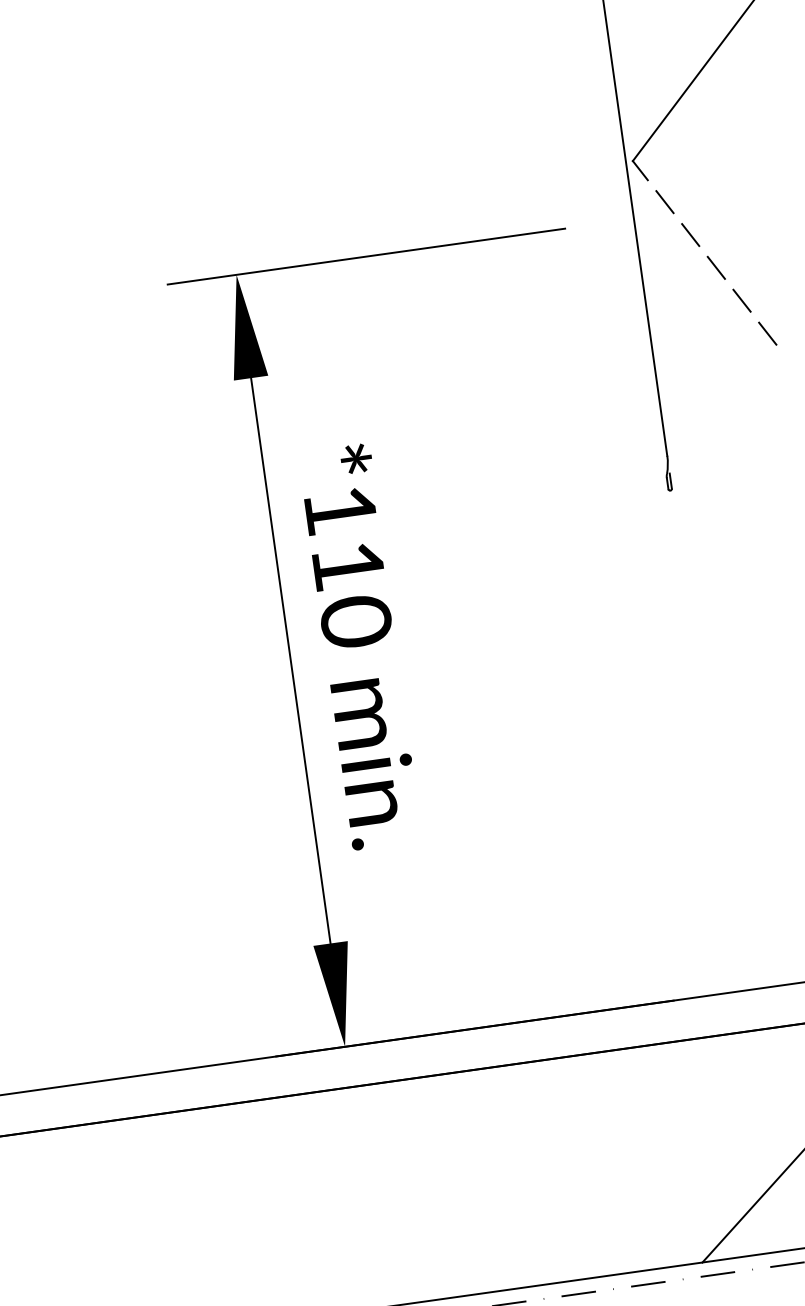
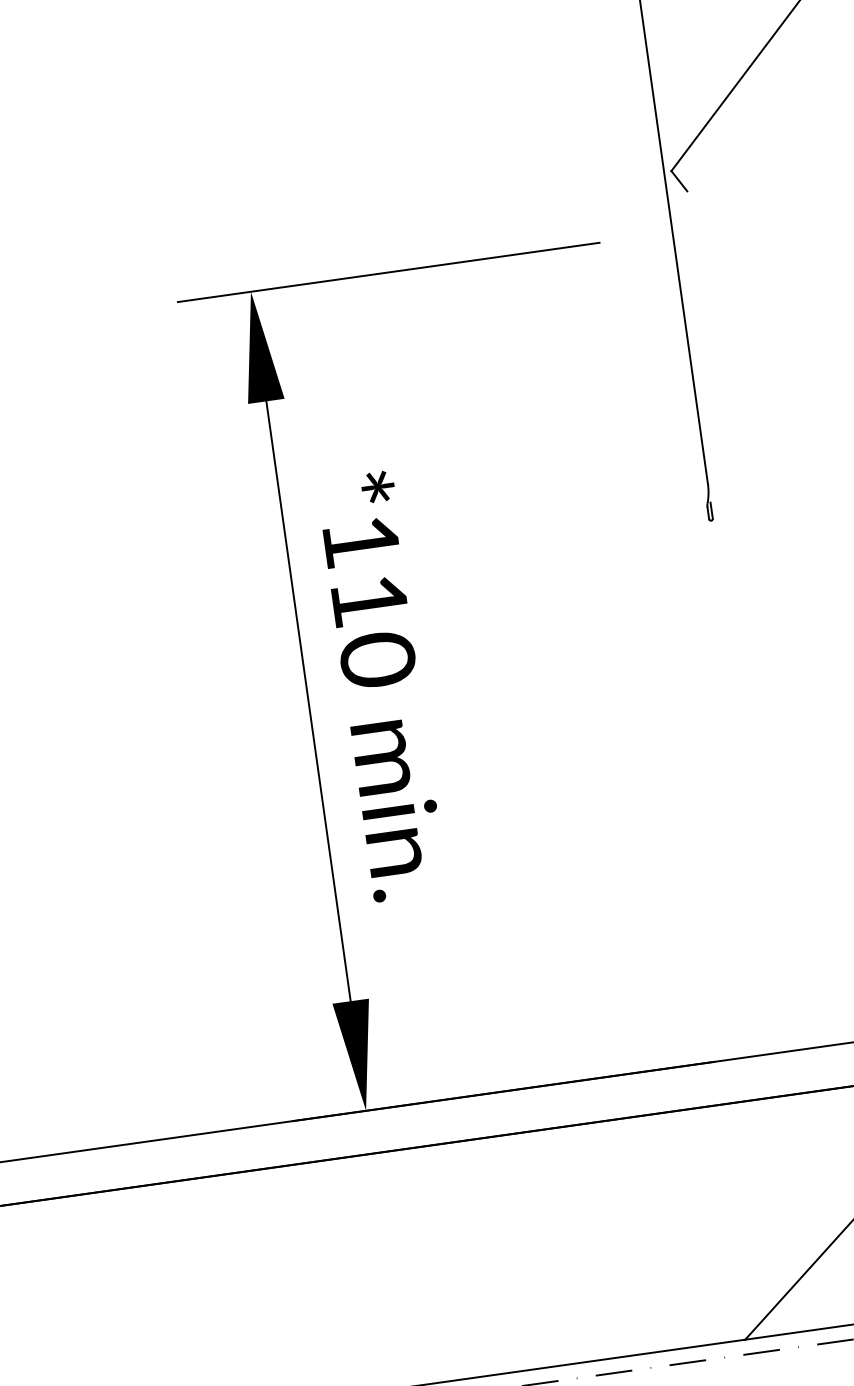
line: (664, 202) -> (704, 215), removed
line: (690, 235) -> (732, 250), removed
line: (715, 267) -> (759, 283), removed
line: (741, 300) -> (786, 318), removed
line: (767, 333) -> (814, 354), removed

